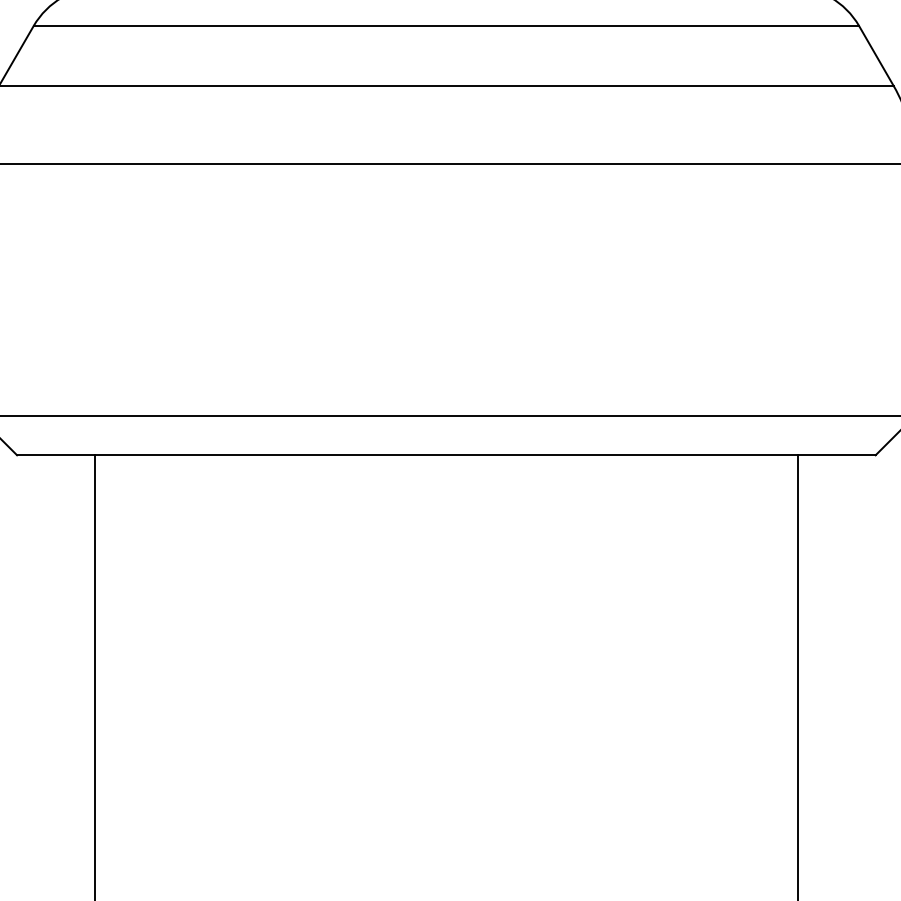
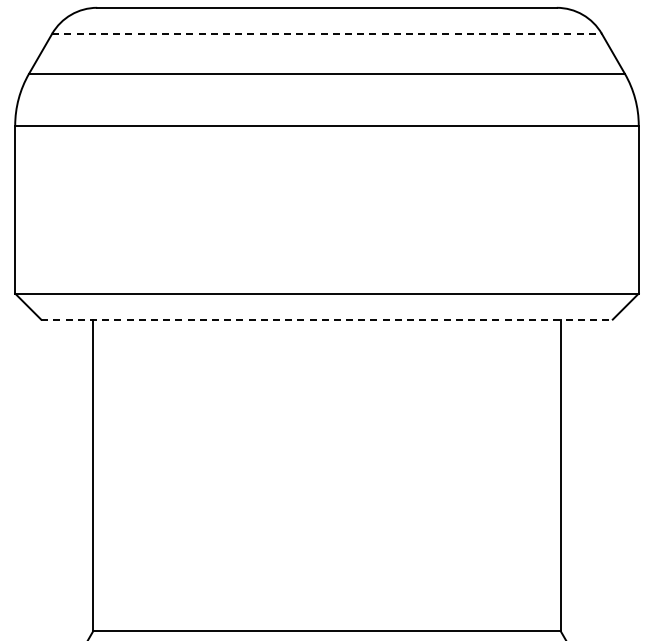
line: (447, 25) -> (327, 33), solid -> dashed
line: (445, 455) -> (326, 319), solid -> dashed

